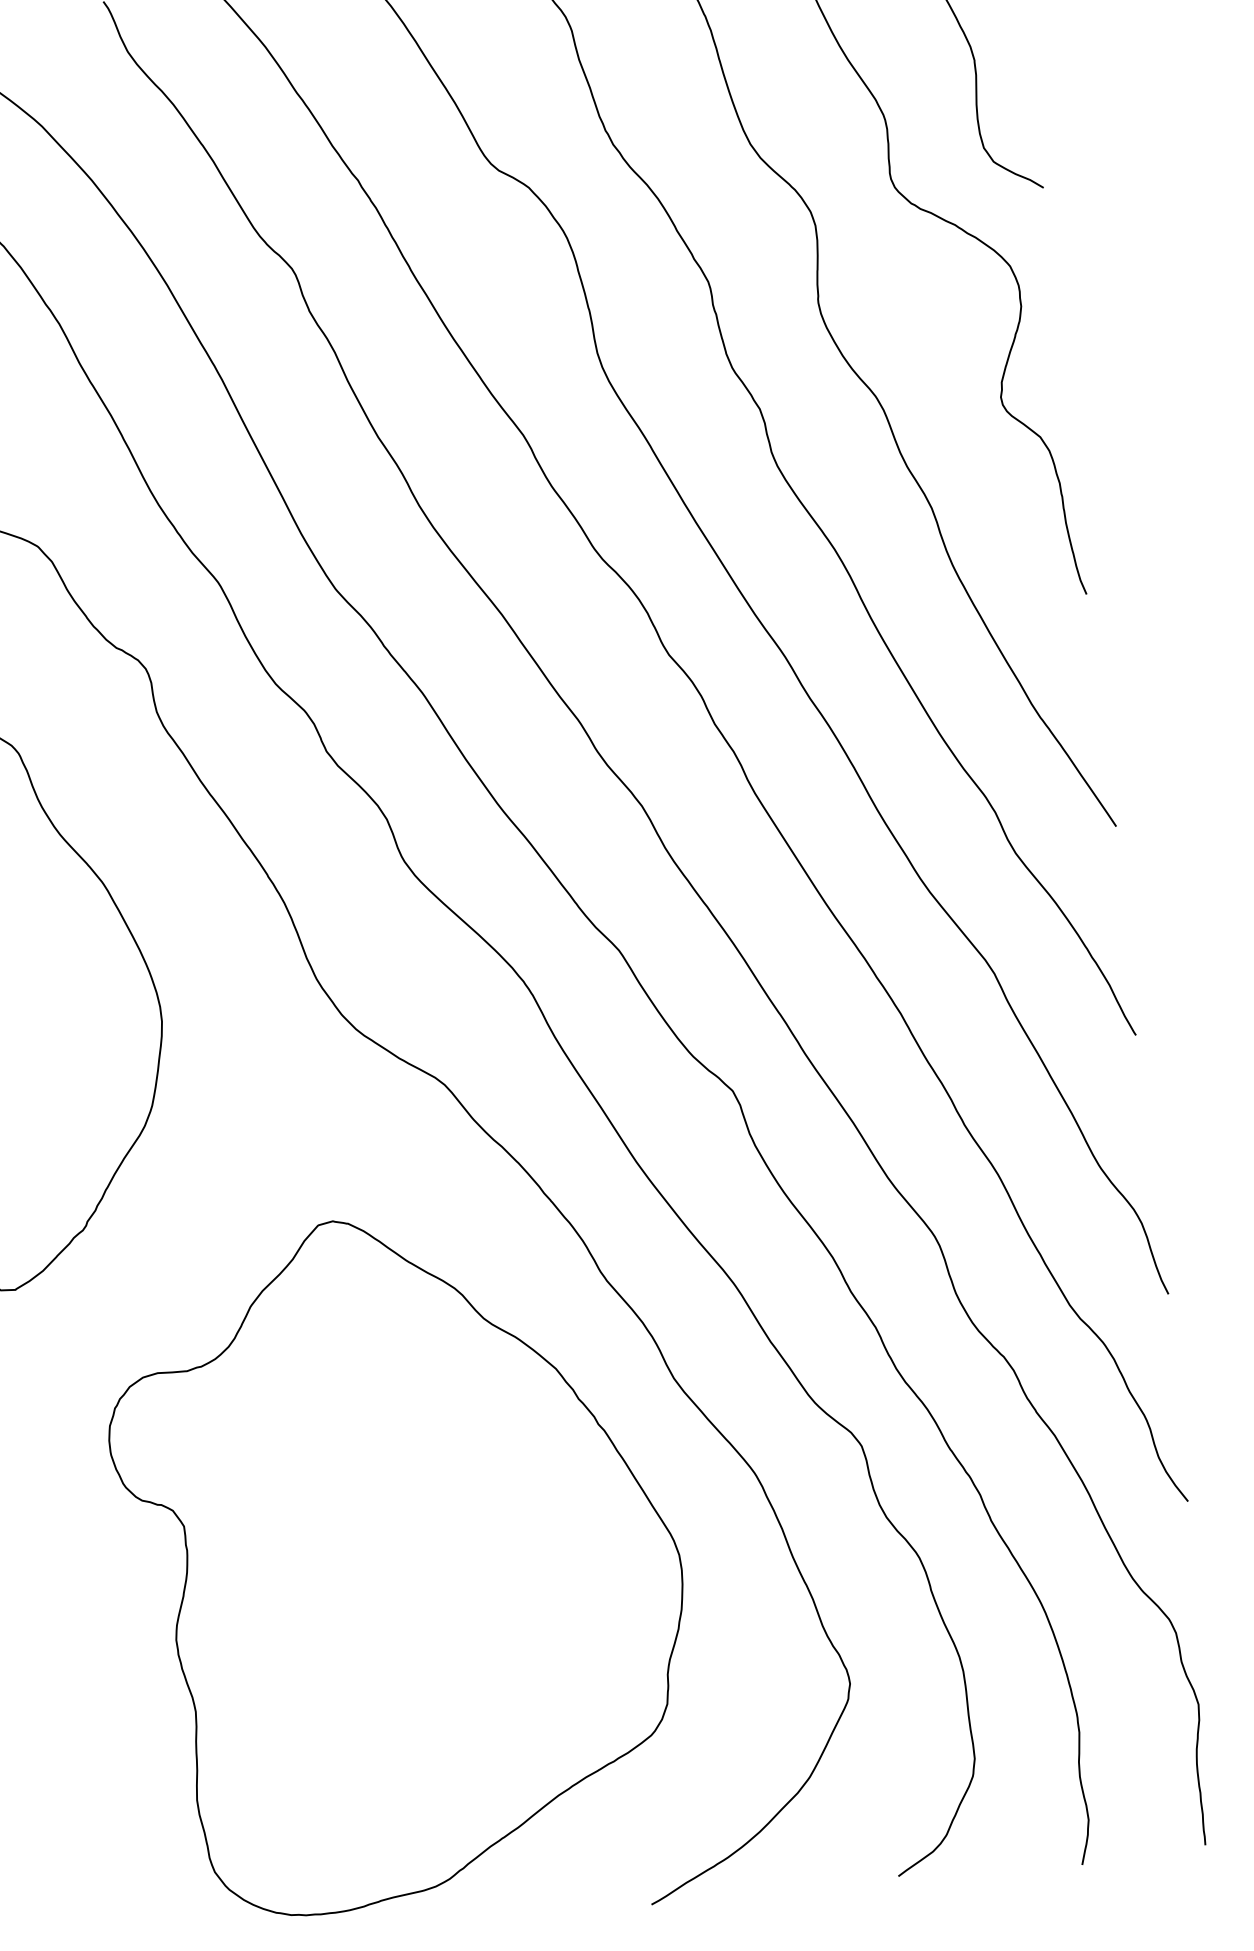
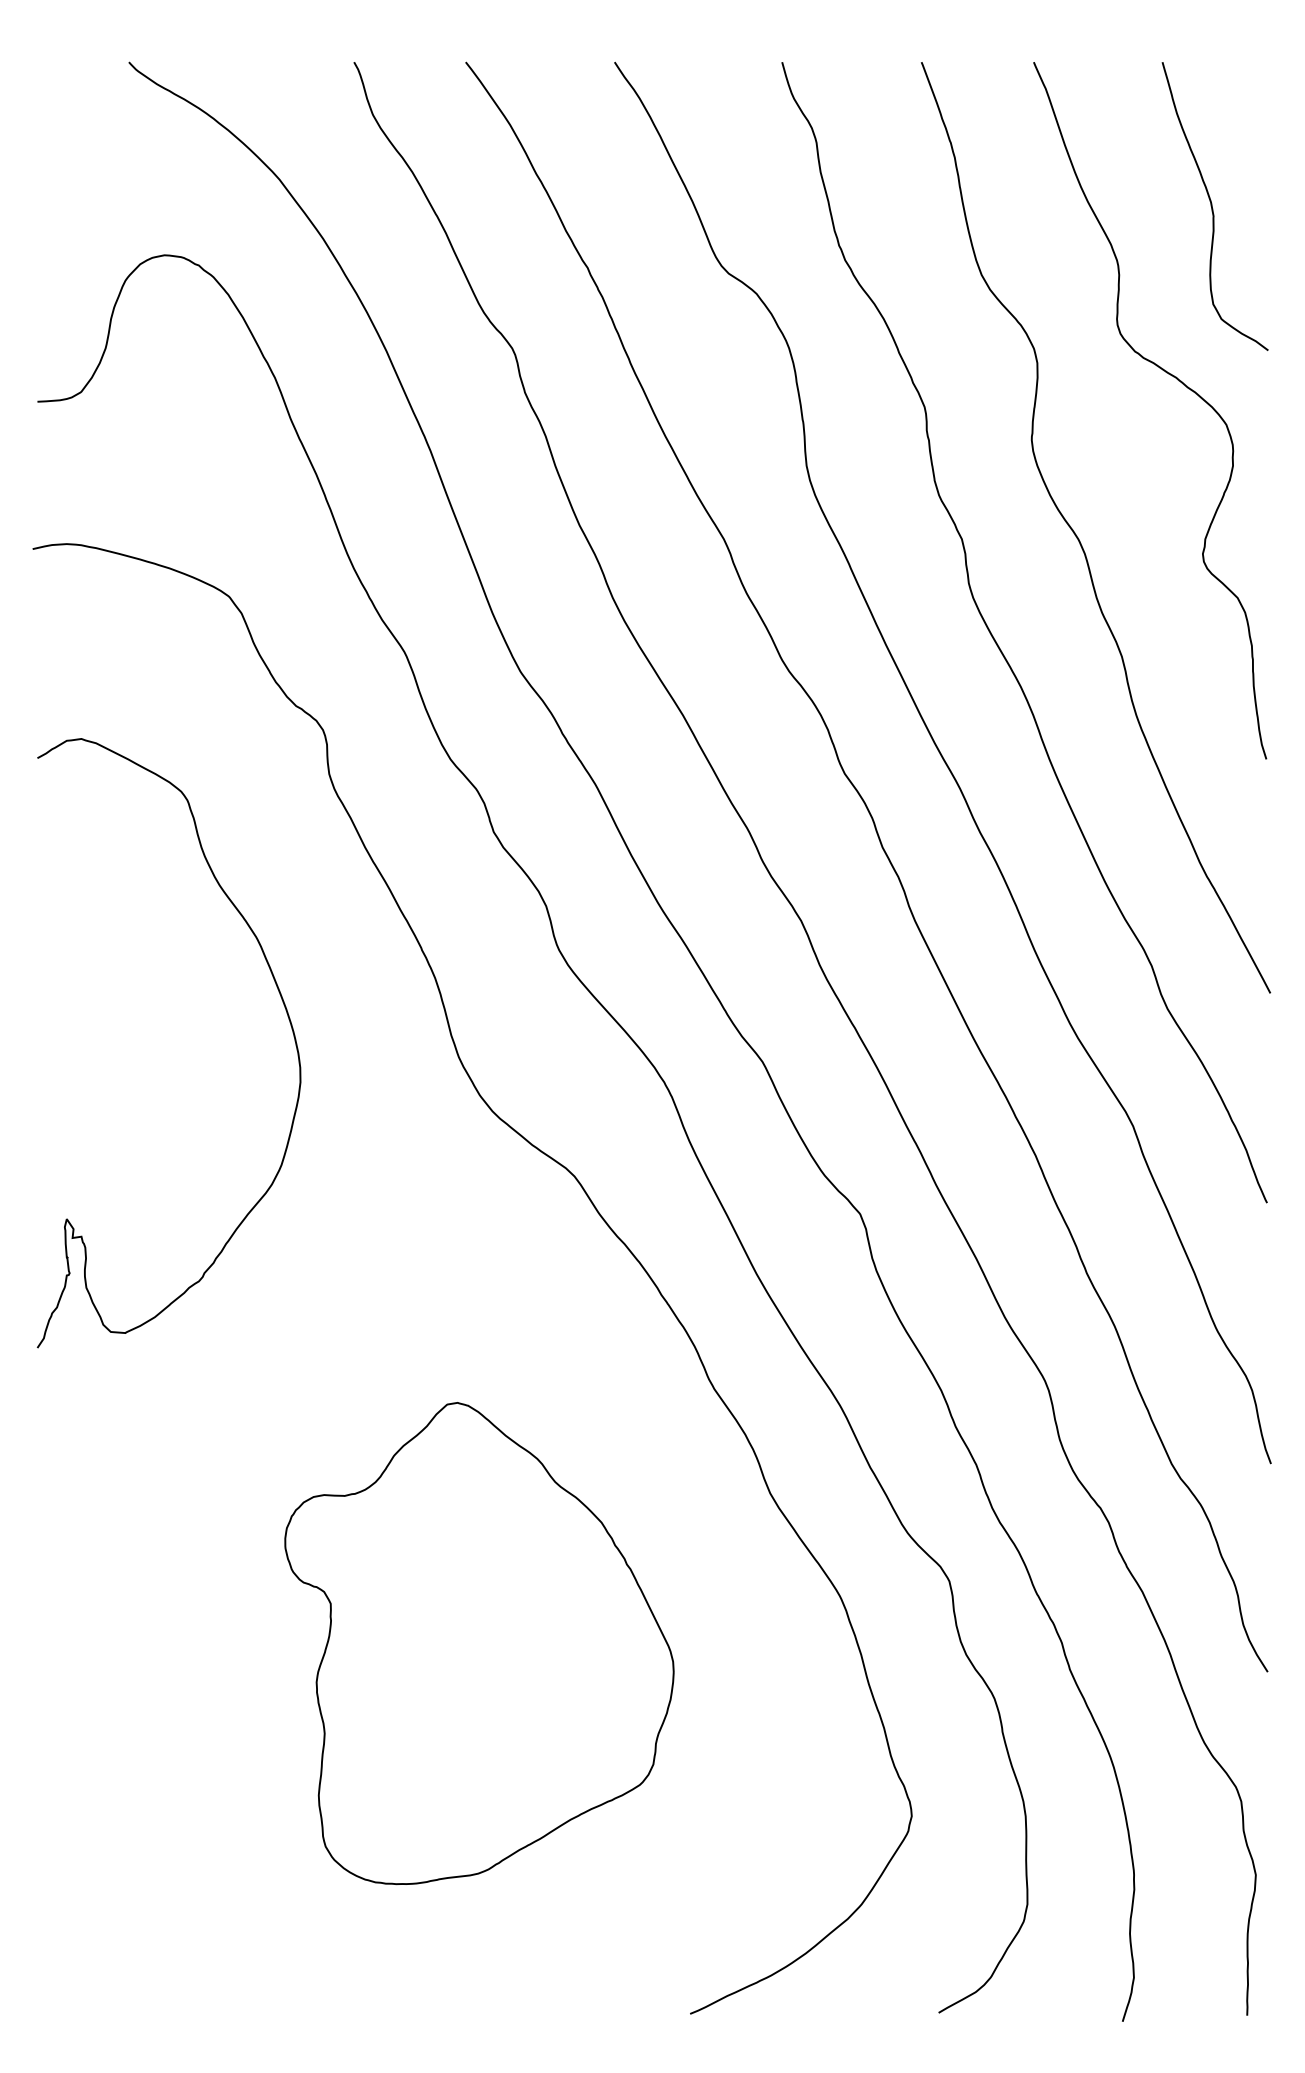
part: (401, 1559) -> (479, 1643), size x0.7

